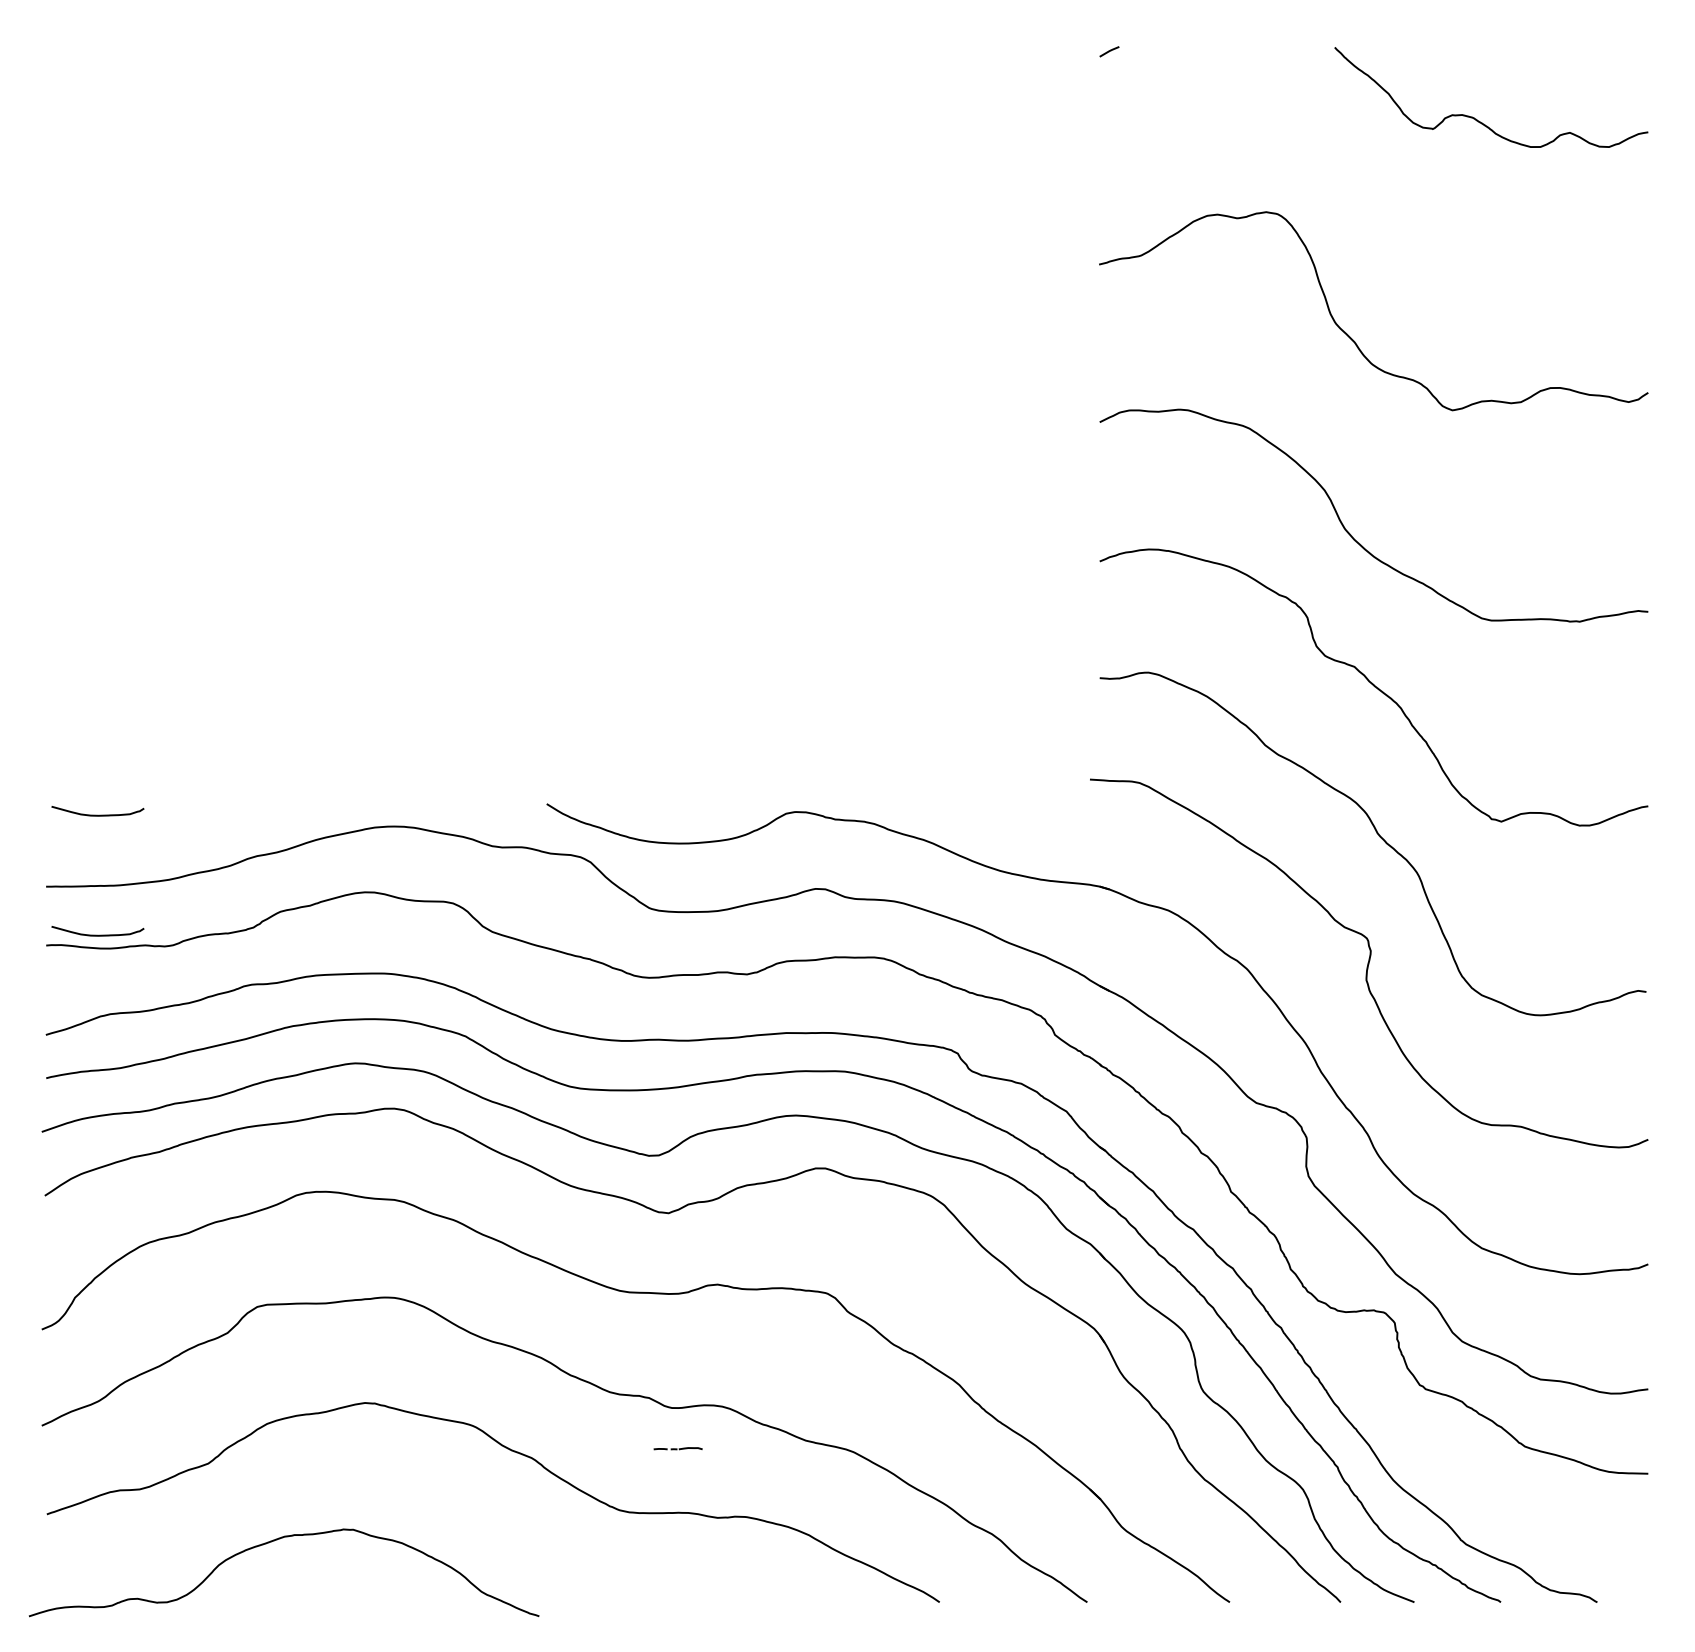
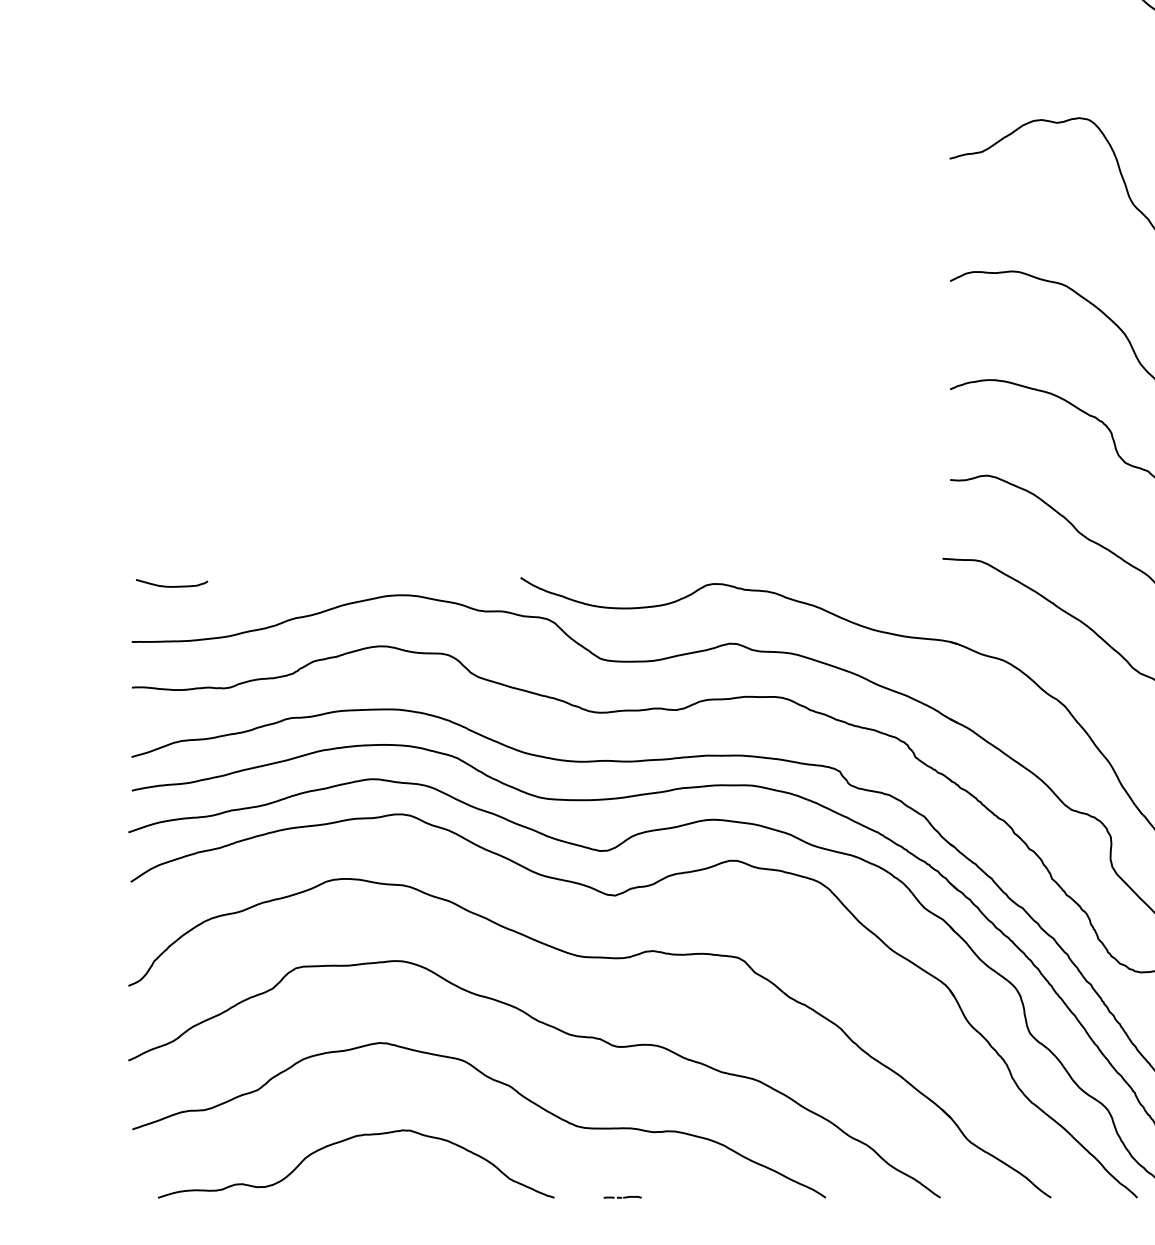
curve: (97, 934) -> (171, 679), removed
line: (677, 1448) -> (622, 1197), moved
curve: (269, 1543) -> (344, 1141), moved

